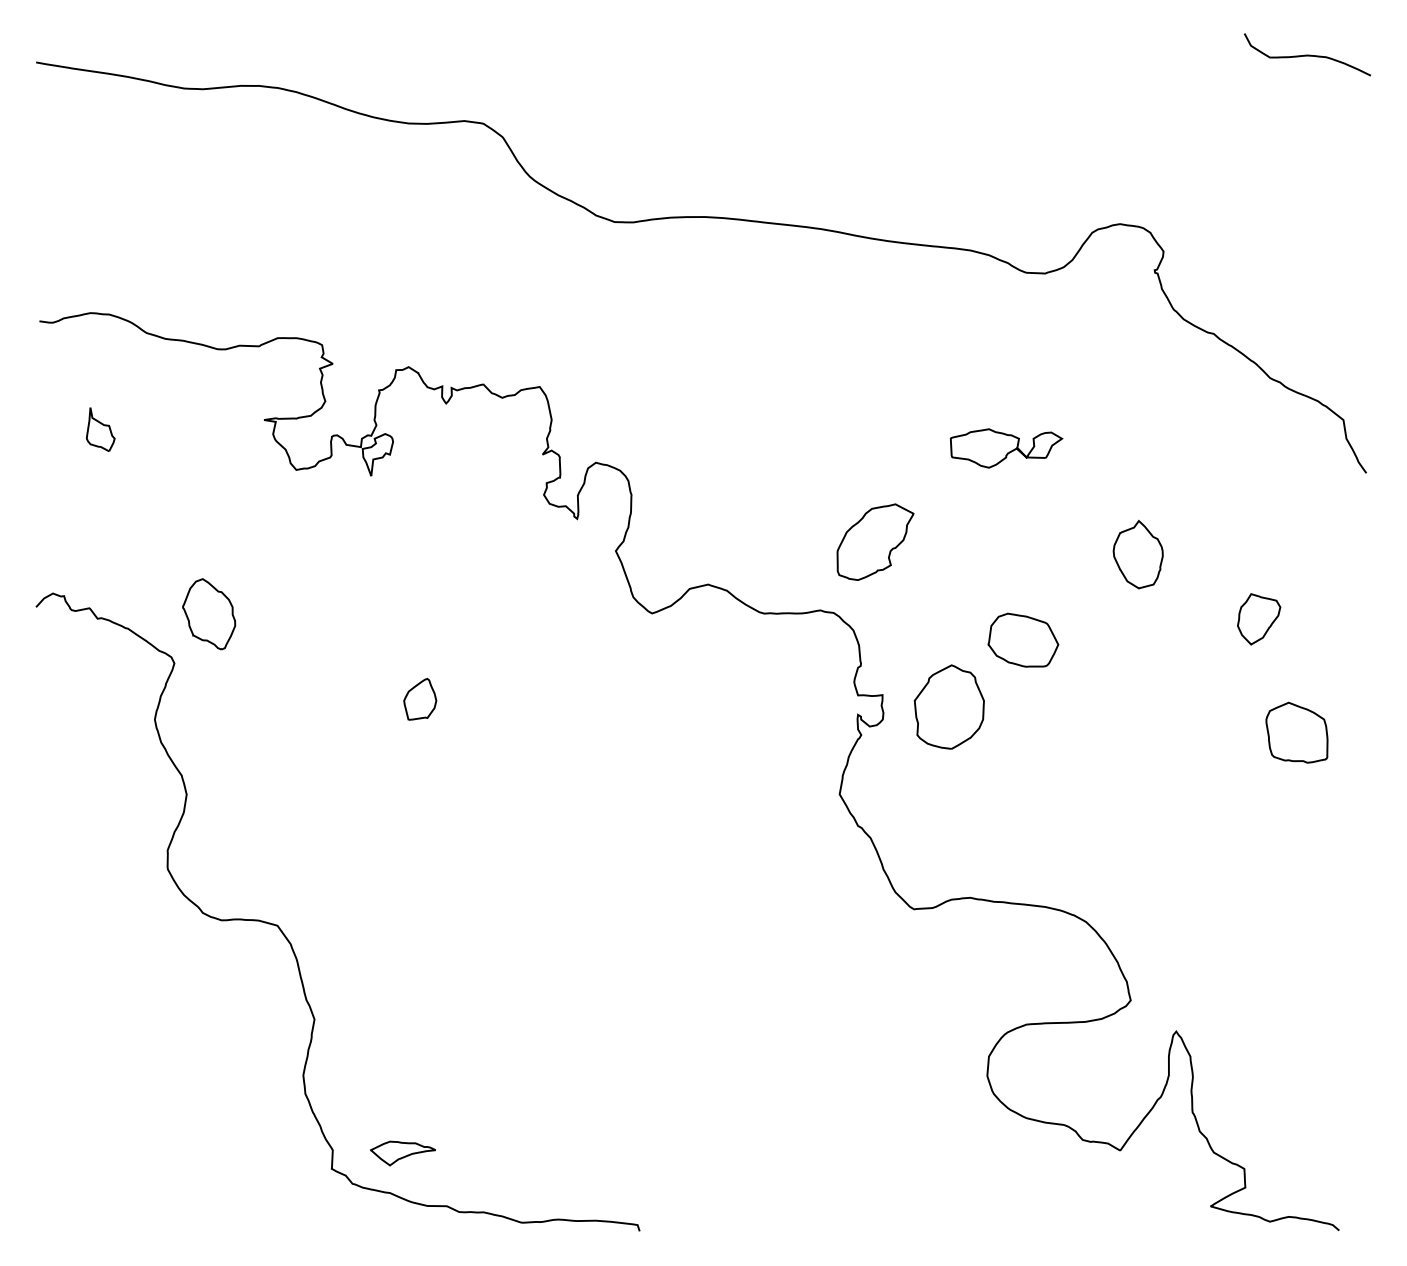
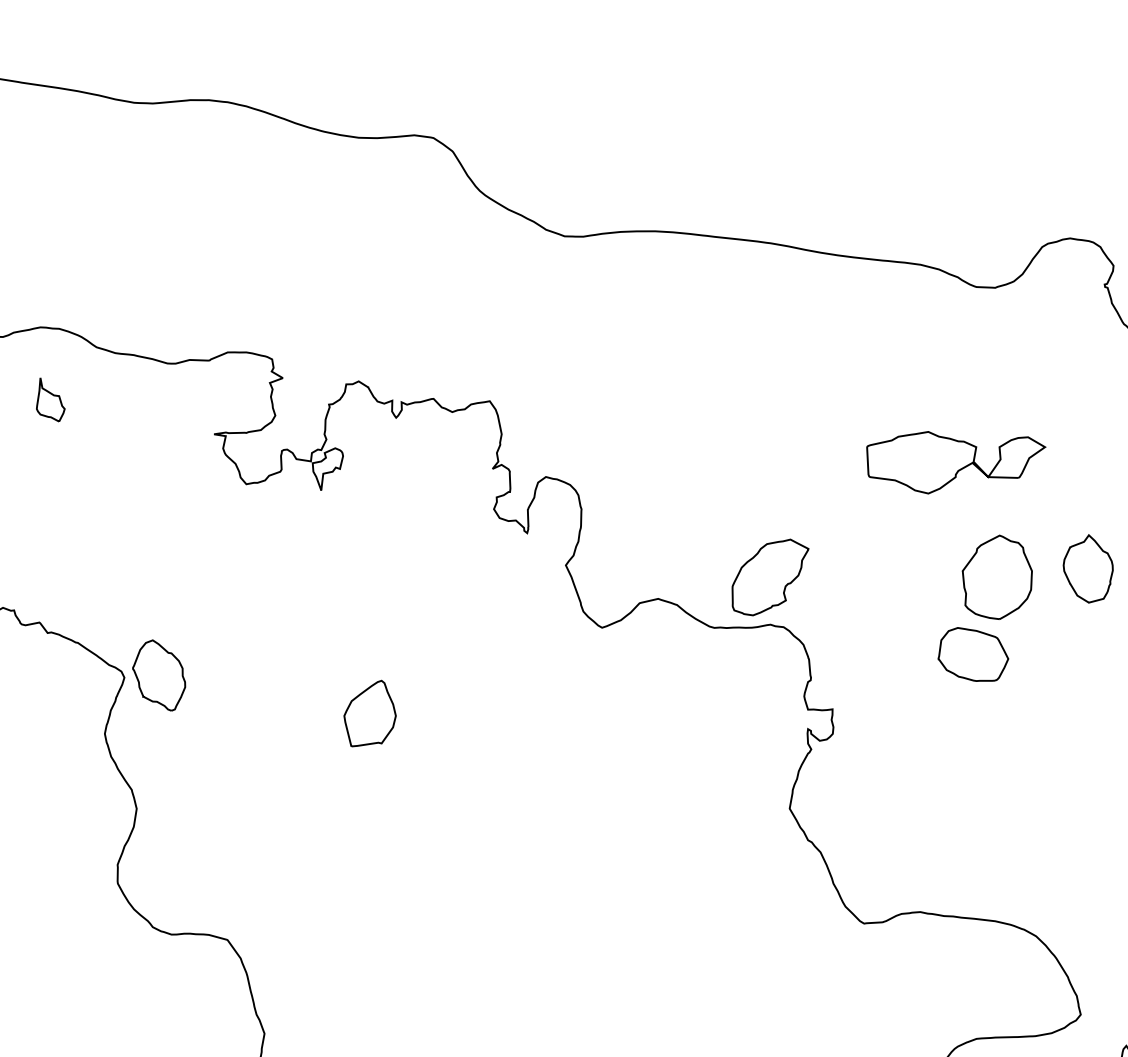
part: (100, 429) -> (50, 399), moved
part: (1006, 448) -> (956, 462), size x1.6
part: (875, 541) -> (770, 576), moved
part: (209, 614) -> (159, 675), moved
part: (420, 699) -> (370, 713), size x1.6
part: (948, 706) -> (996, 576), moved

